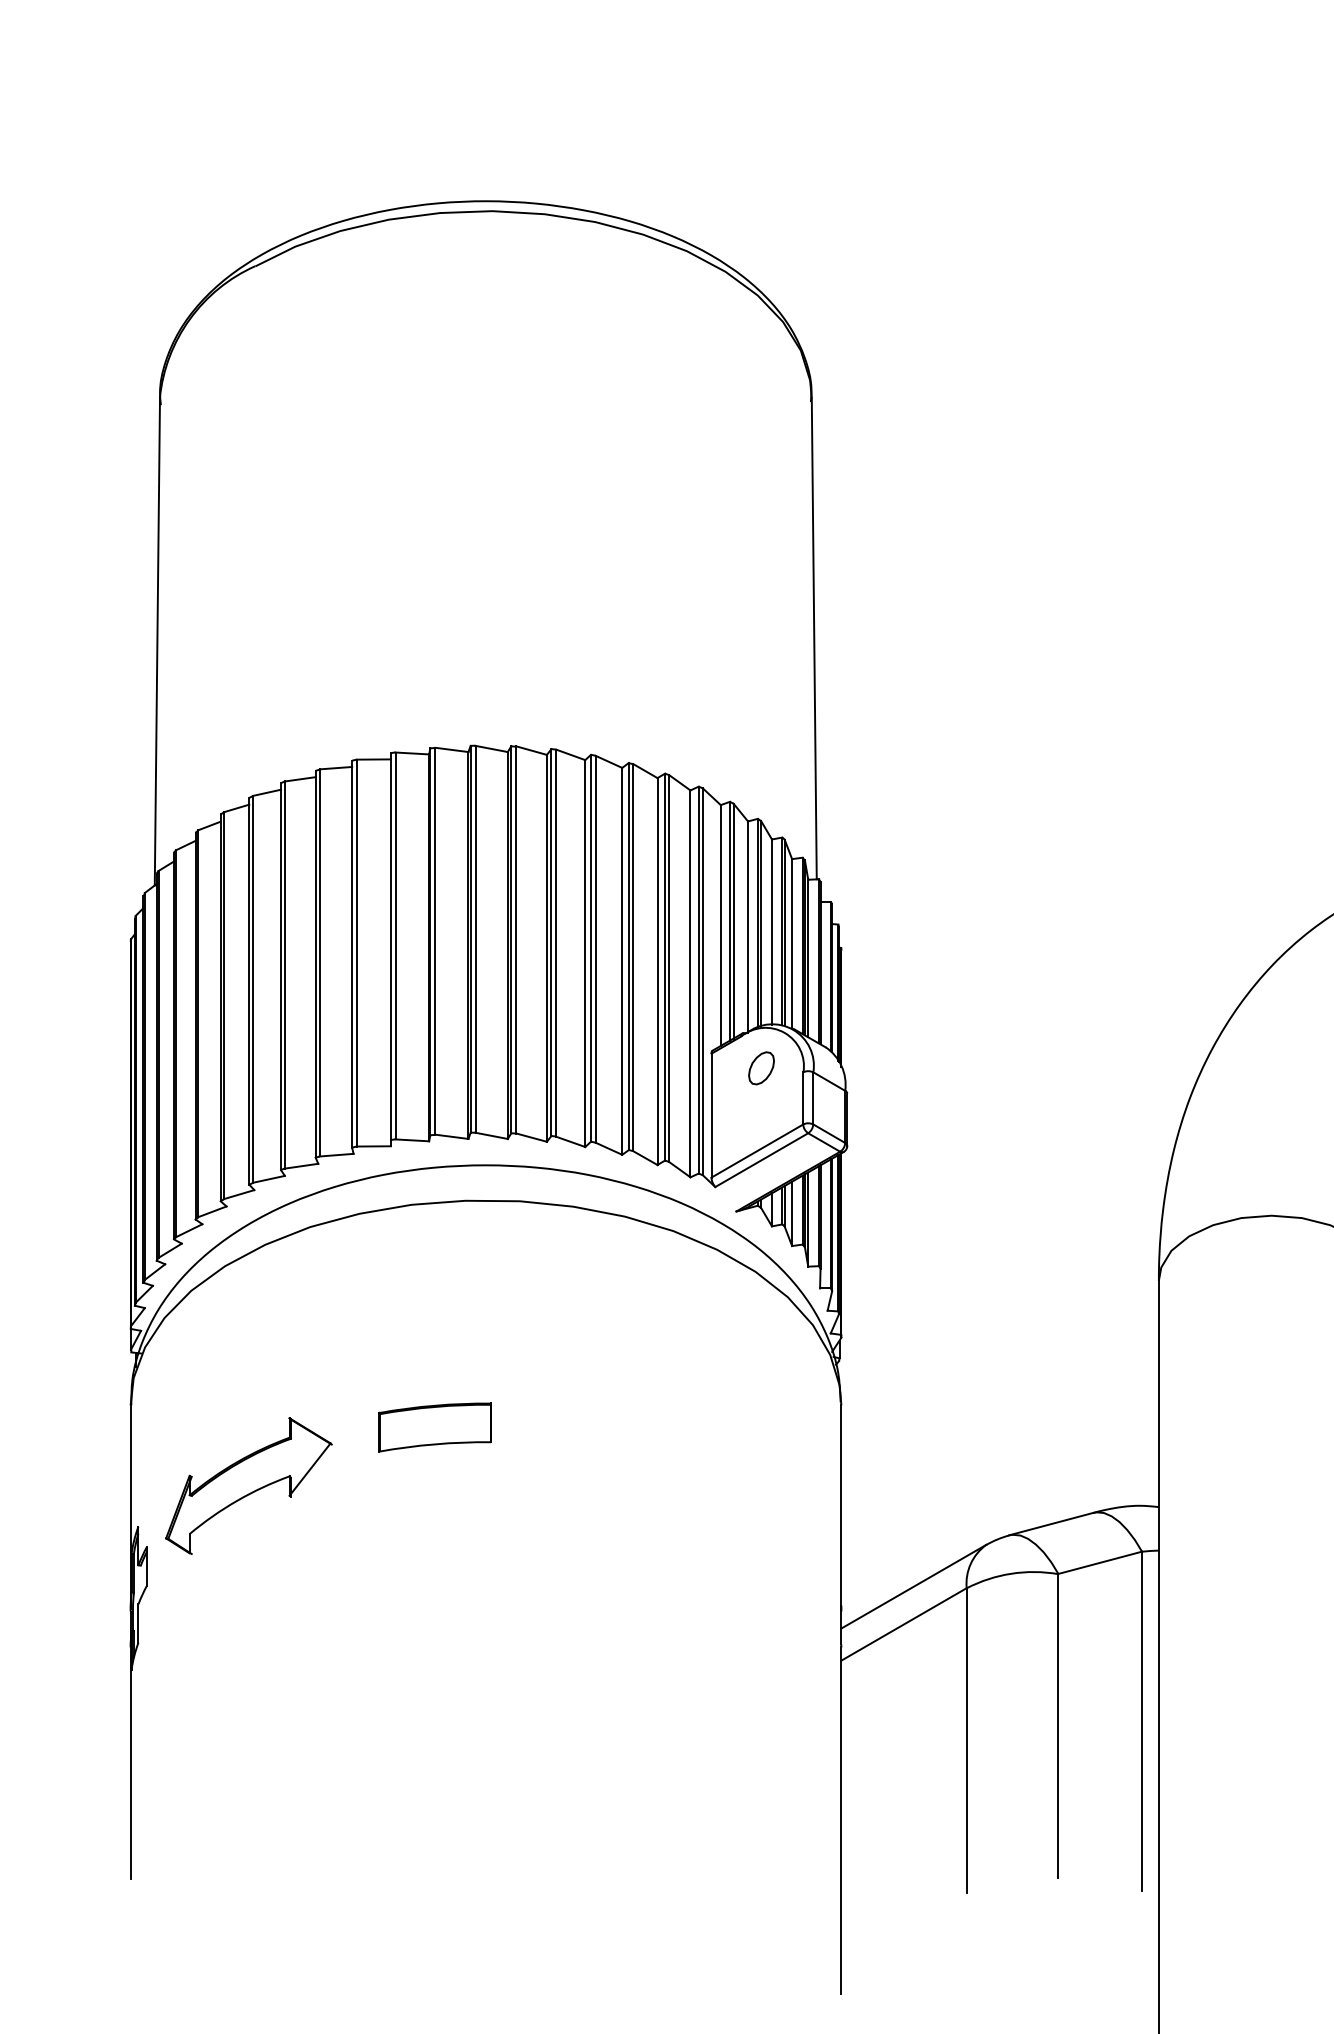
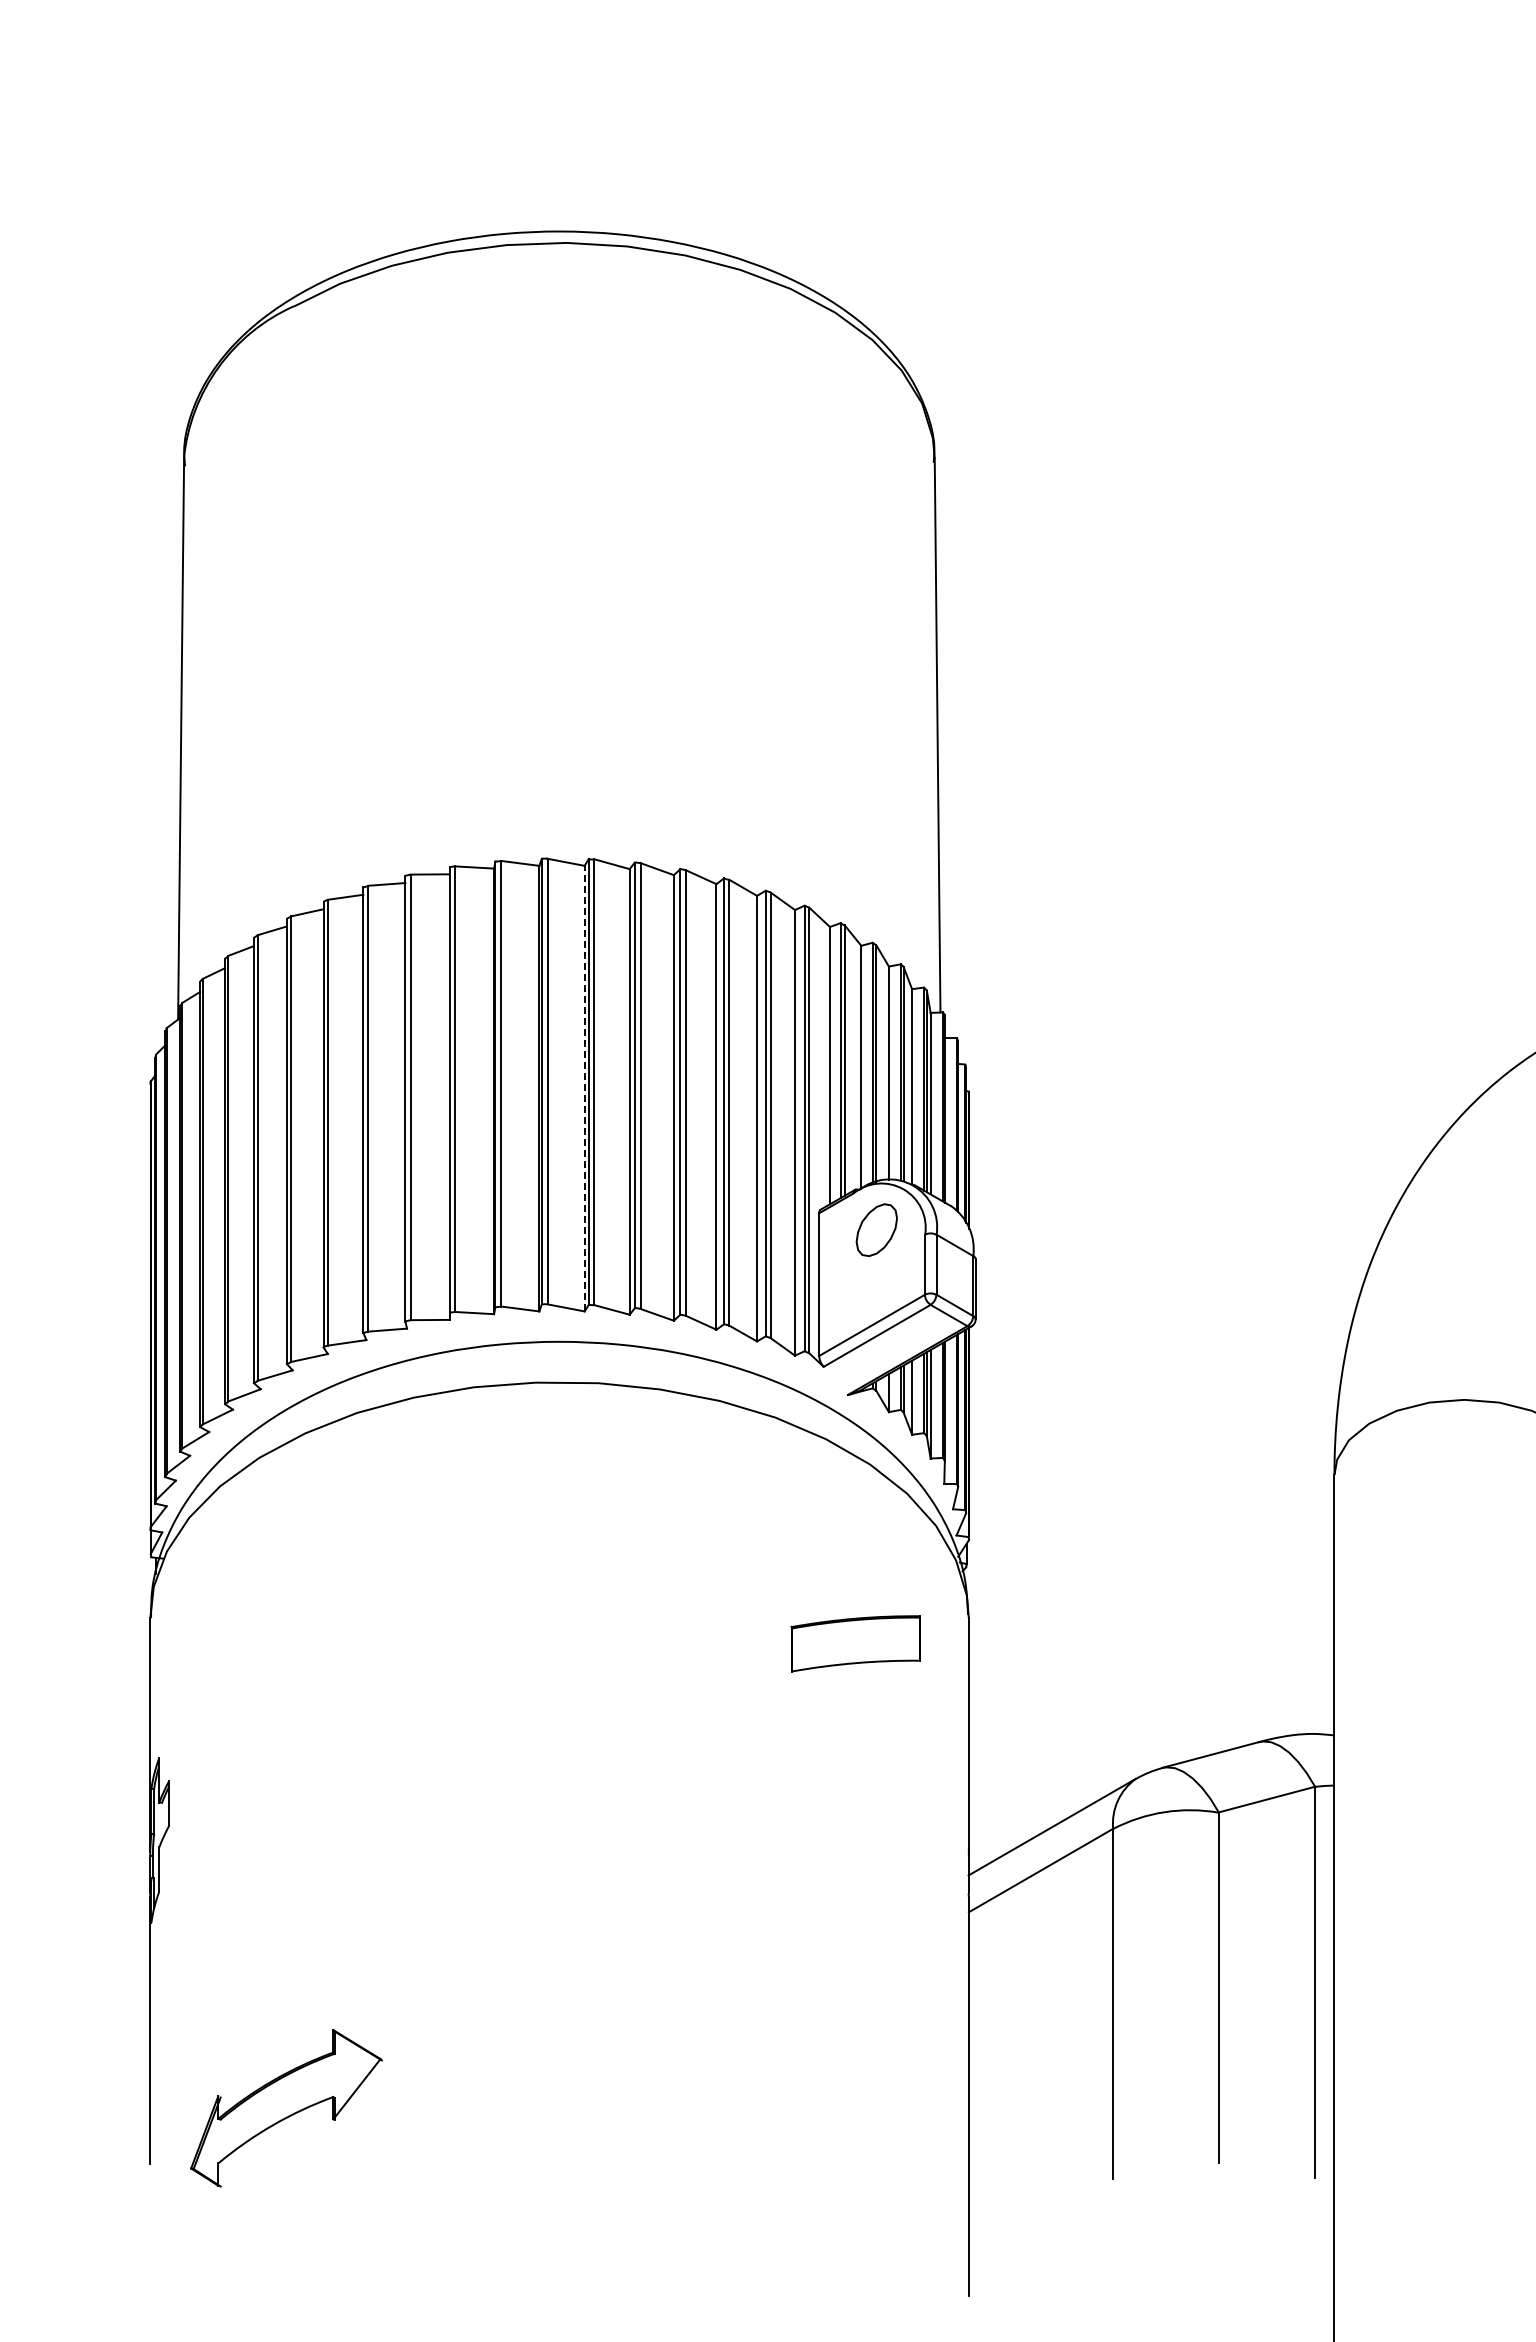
line: (507, 945) -> (584, 1088), solid -> dashed
part: (761, 1067) -> (876, 1229), size x1.4
part: (434, 1427) -> (855, 1643), moved
part: (248, 1486) -> (286, 2108), moved

